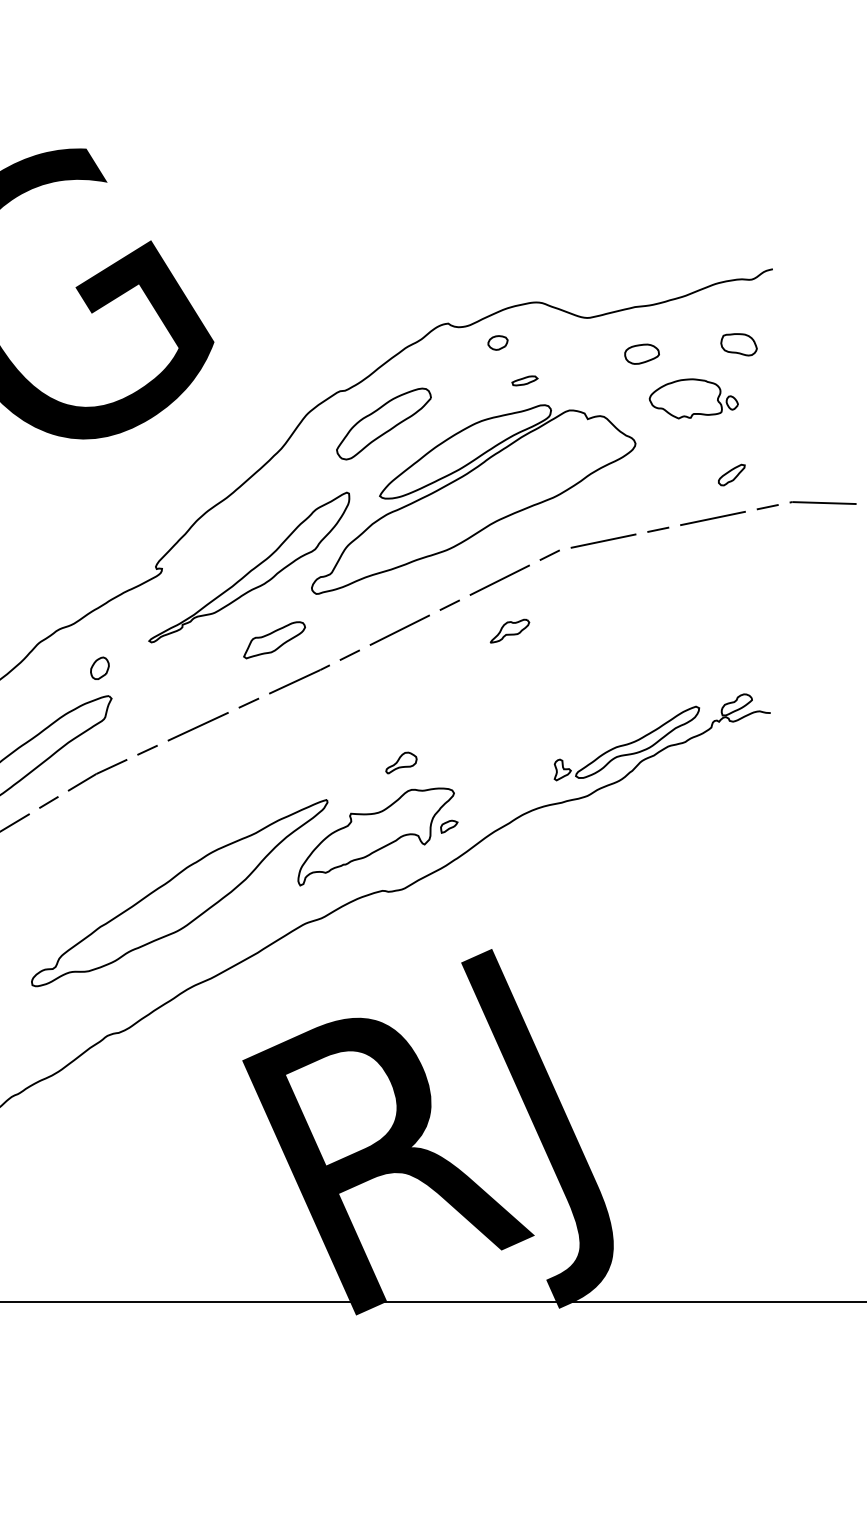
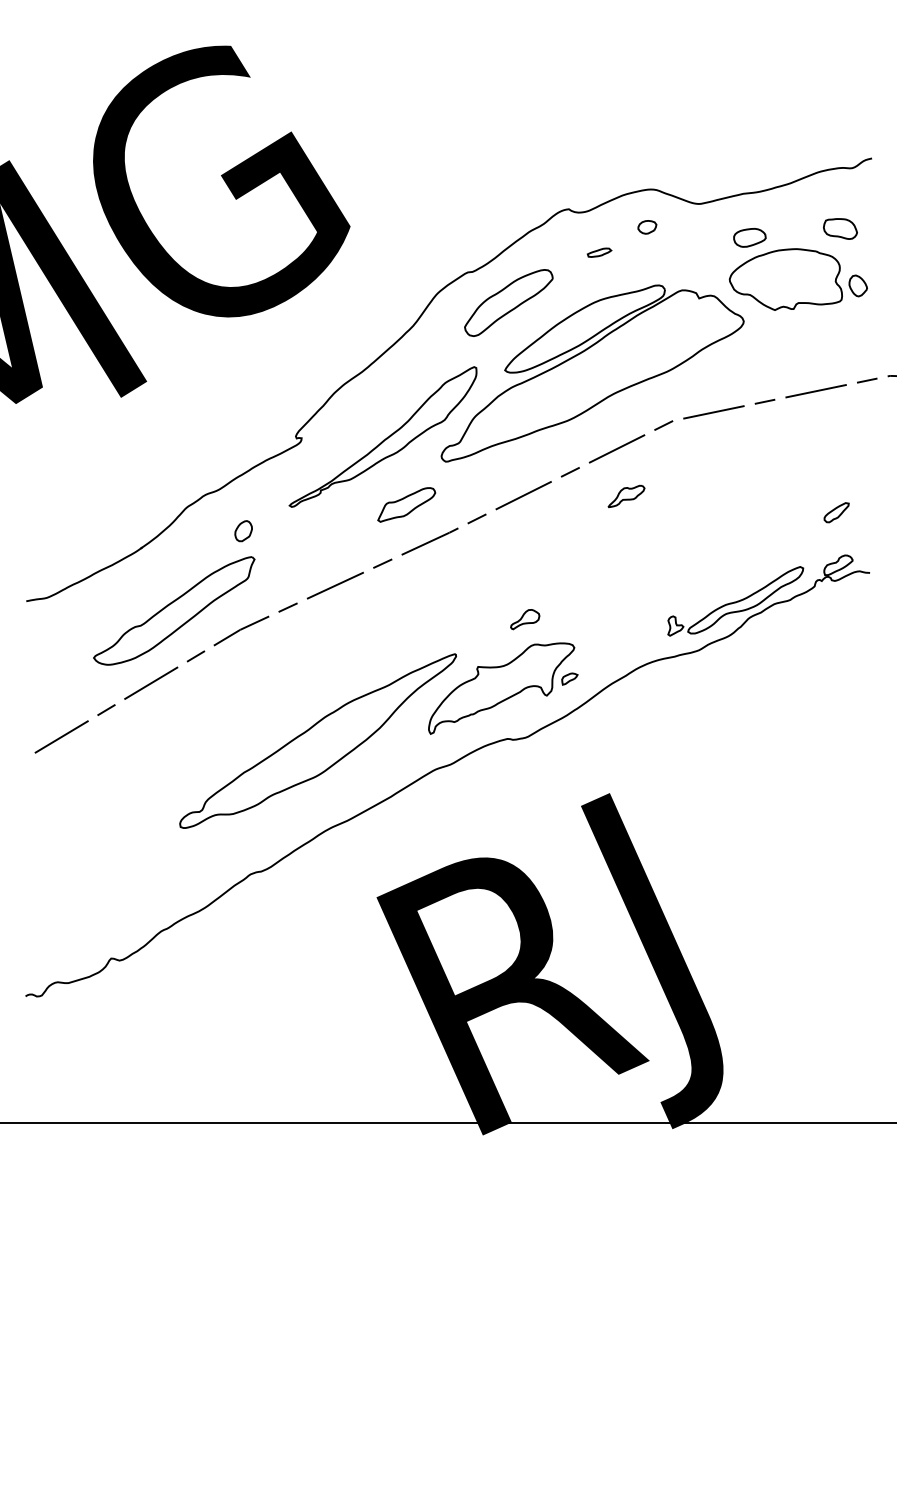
part: (498, 343) -> (647, 227), moved
part: (524, 380) -> (599, 252), moved
part: (693, 398) -> (797, 279), size x1.67
part: (731, 474) -> (836, 512), moved

